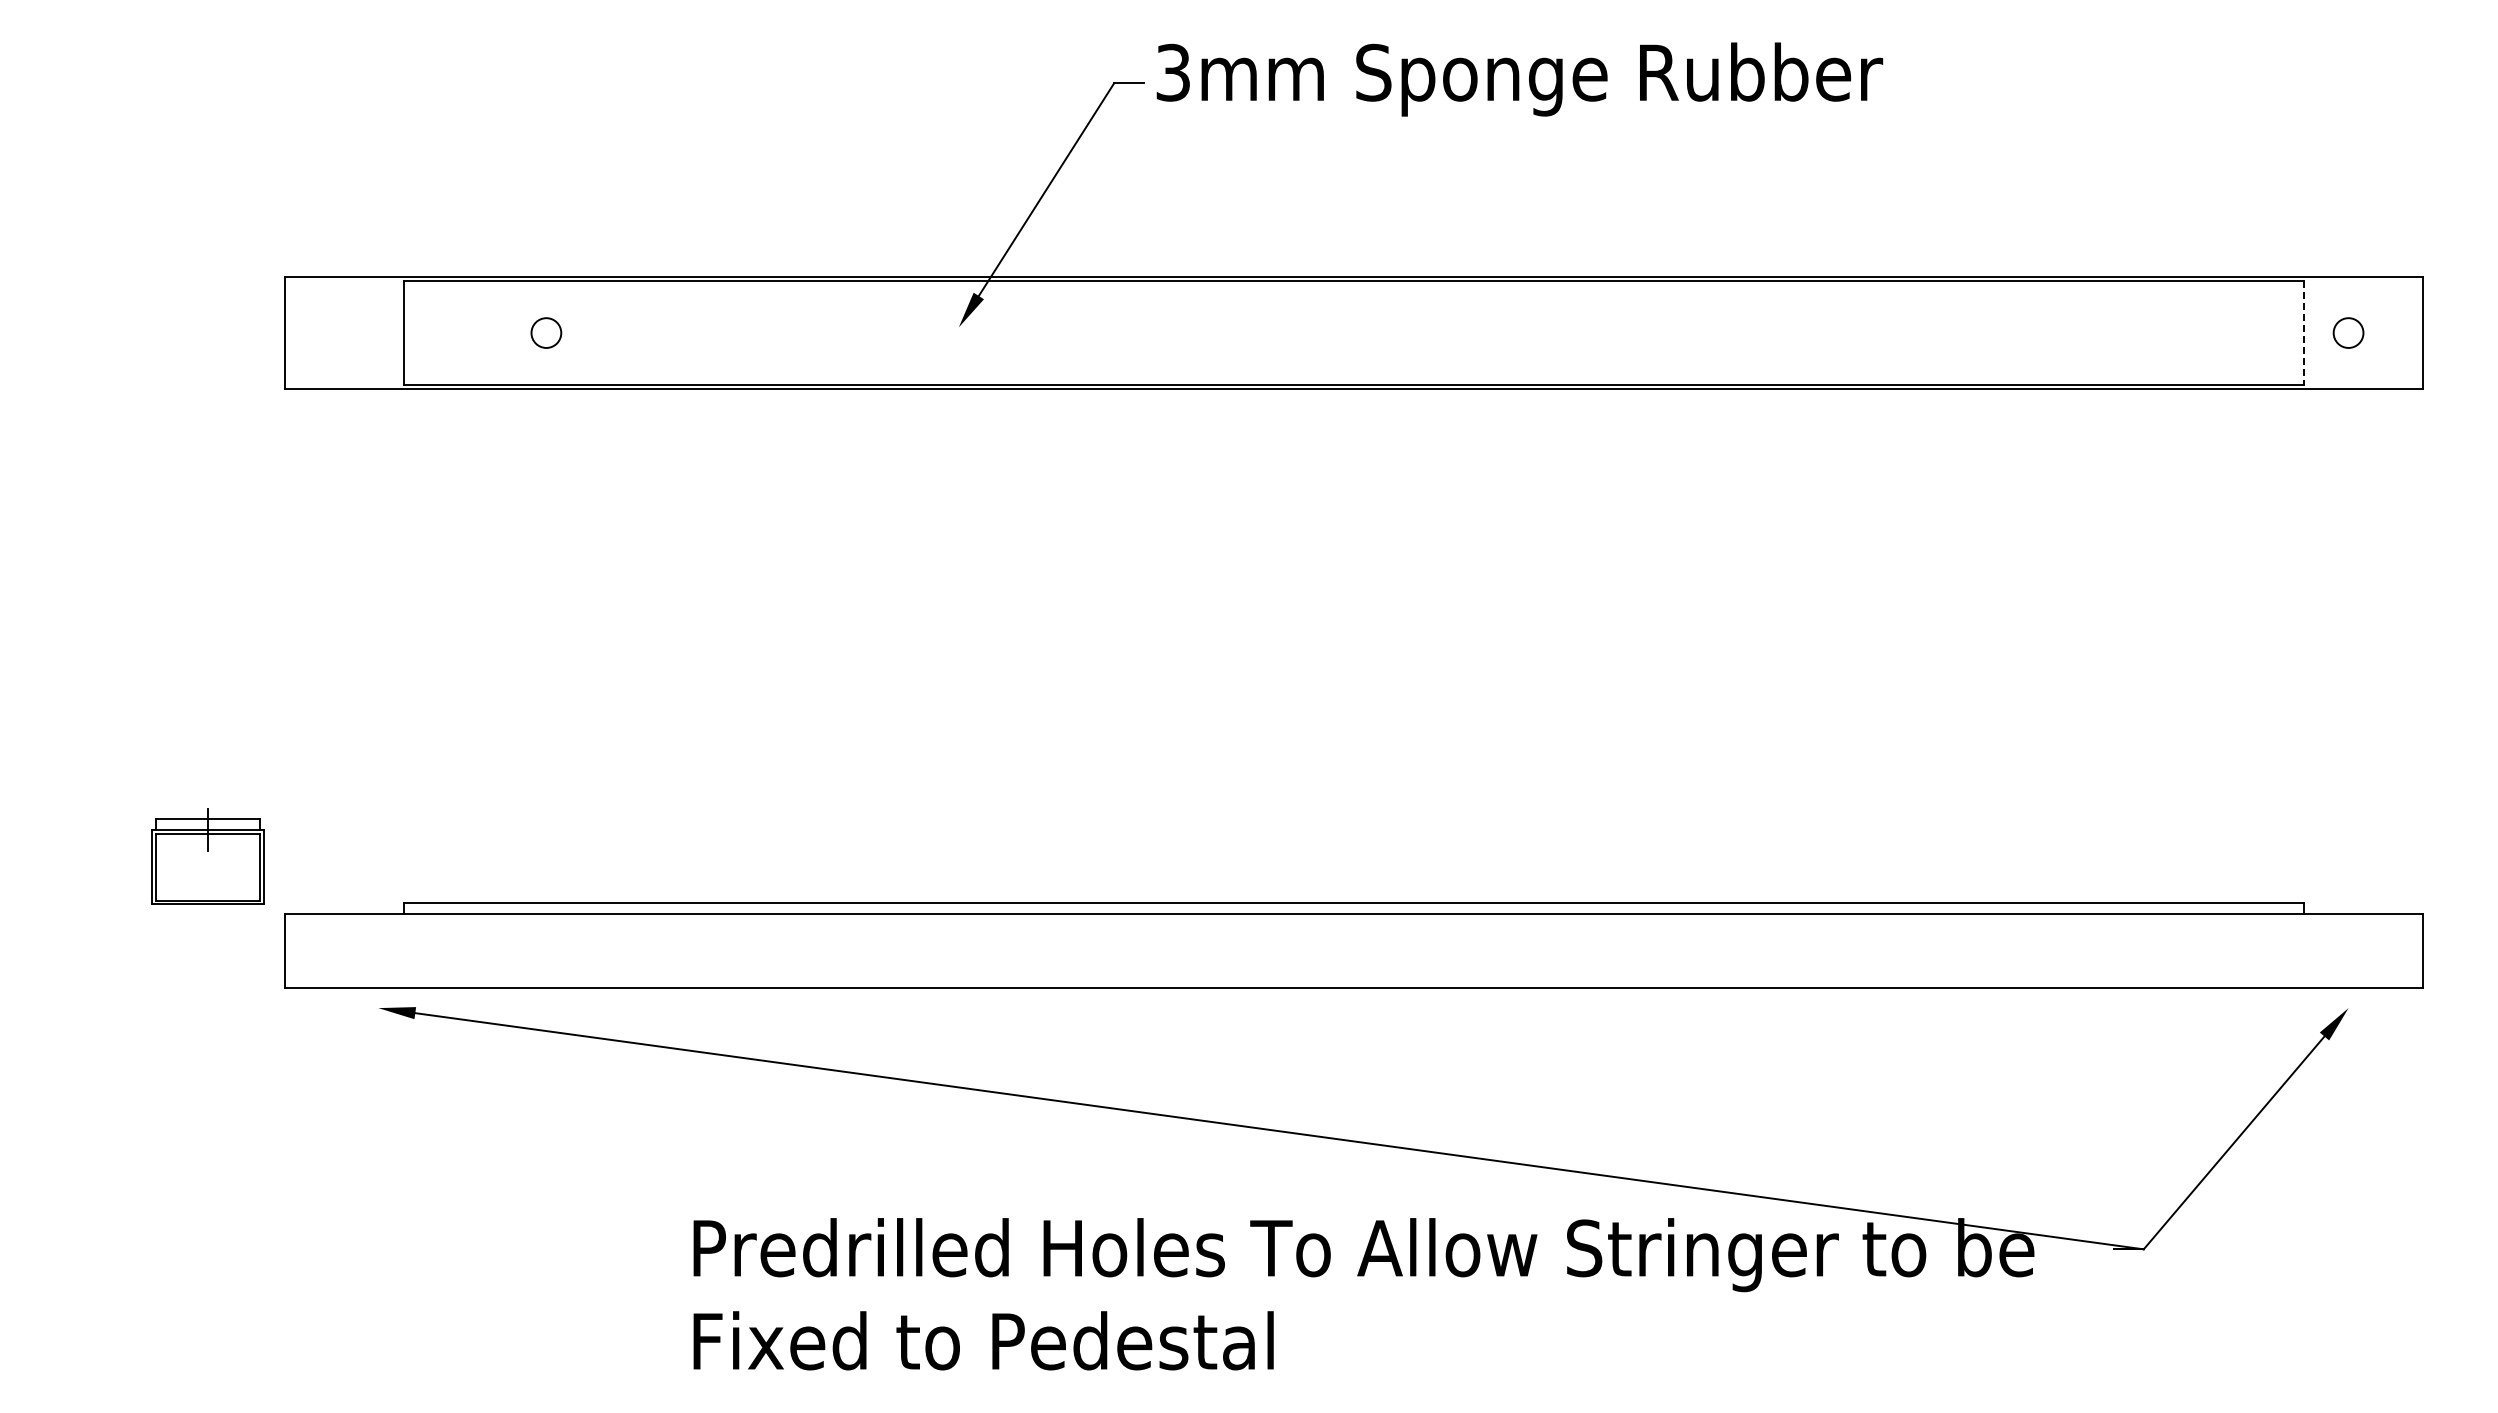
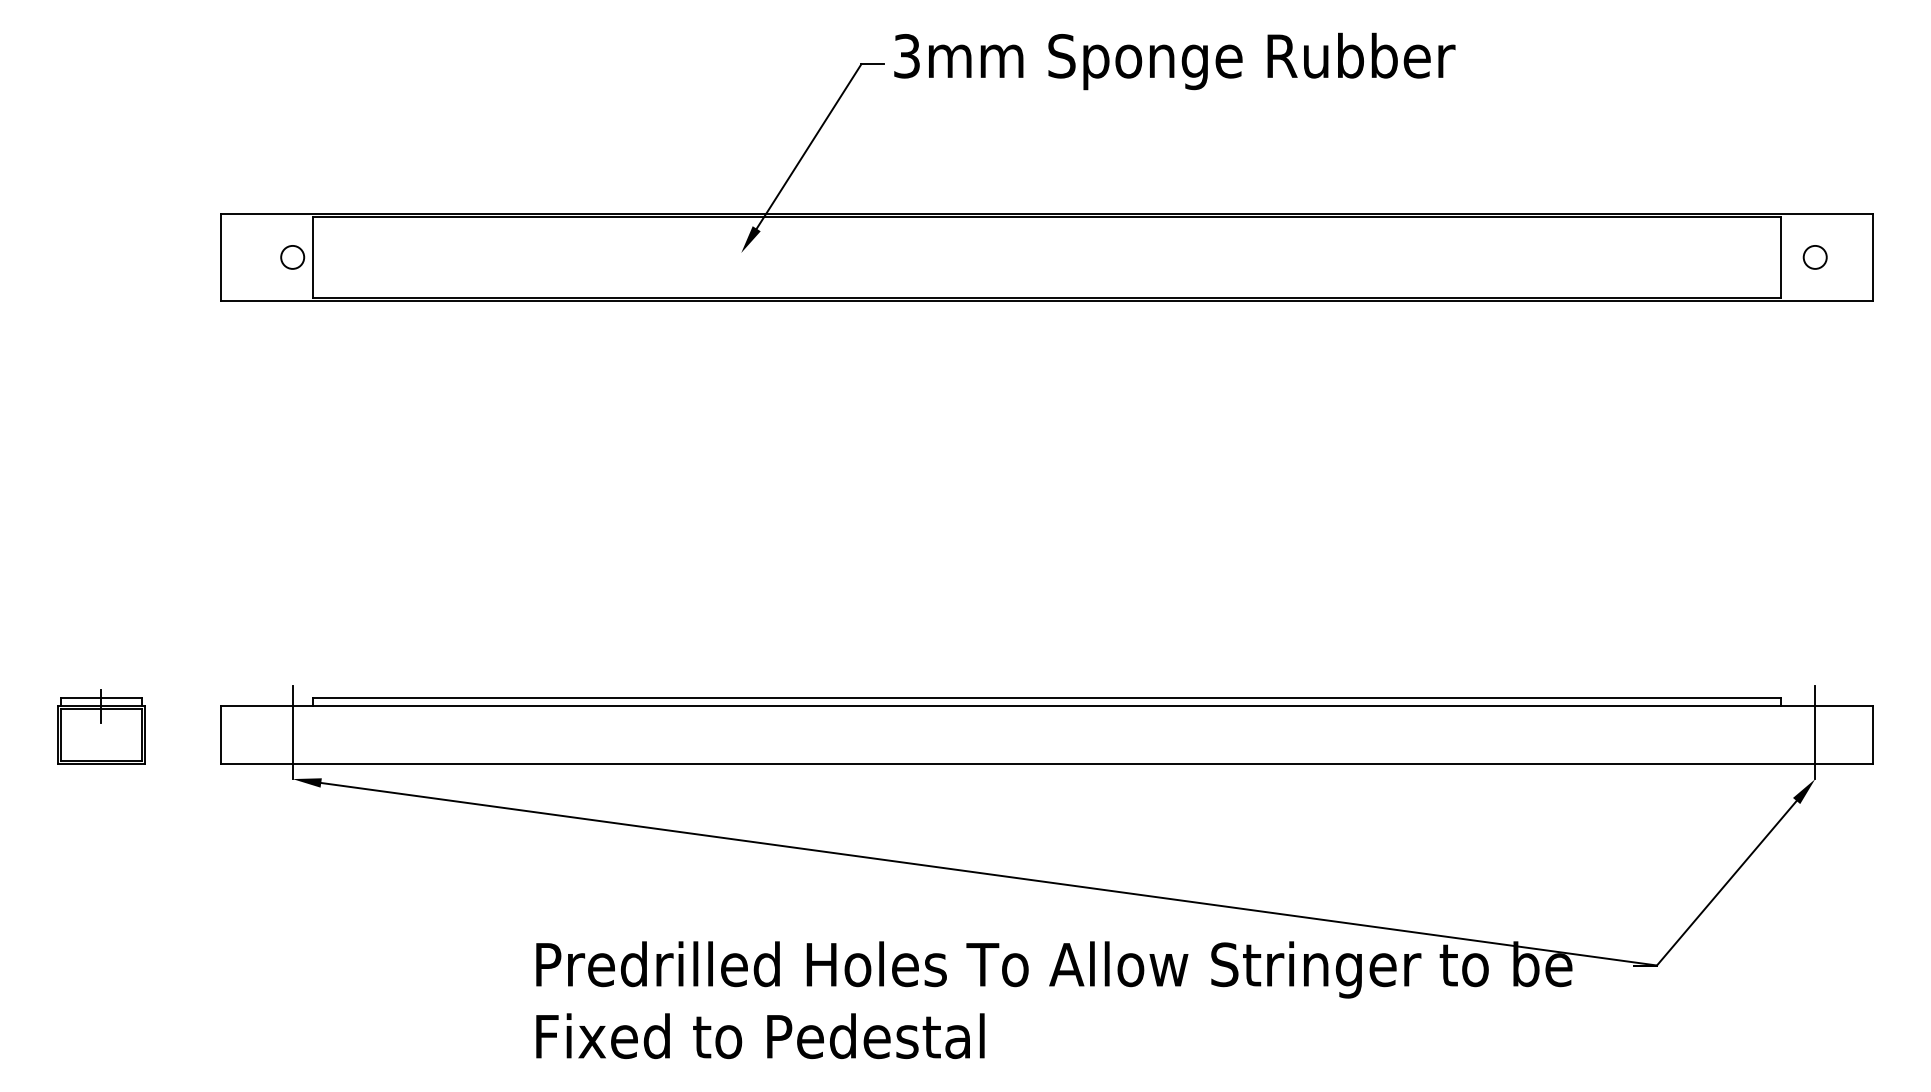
circle: (546, 332) -> (292, 256), moved
line: (2303, 333) -> (1780, 257), dashed -> solid
part: (207, 856) -> (101, 726), moved
line: (378, 947) -> (292, 732), added
line: (2348, 947) -> (1815, 732), added

